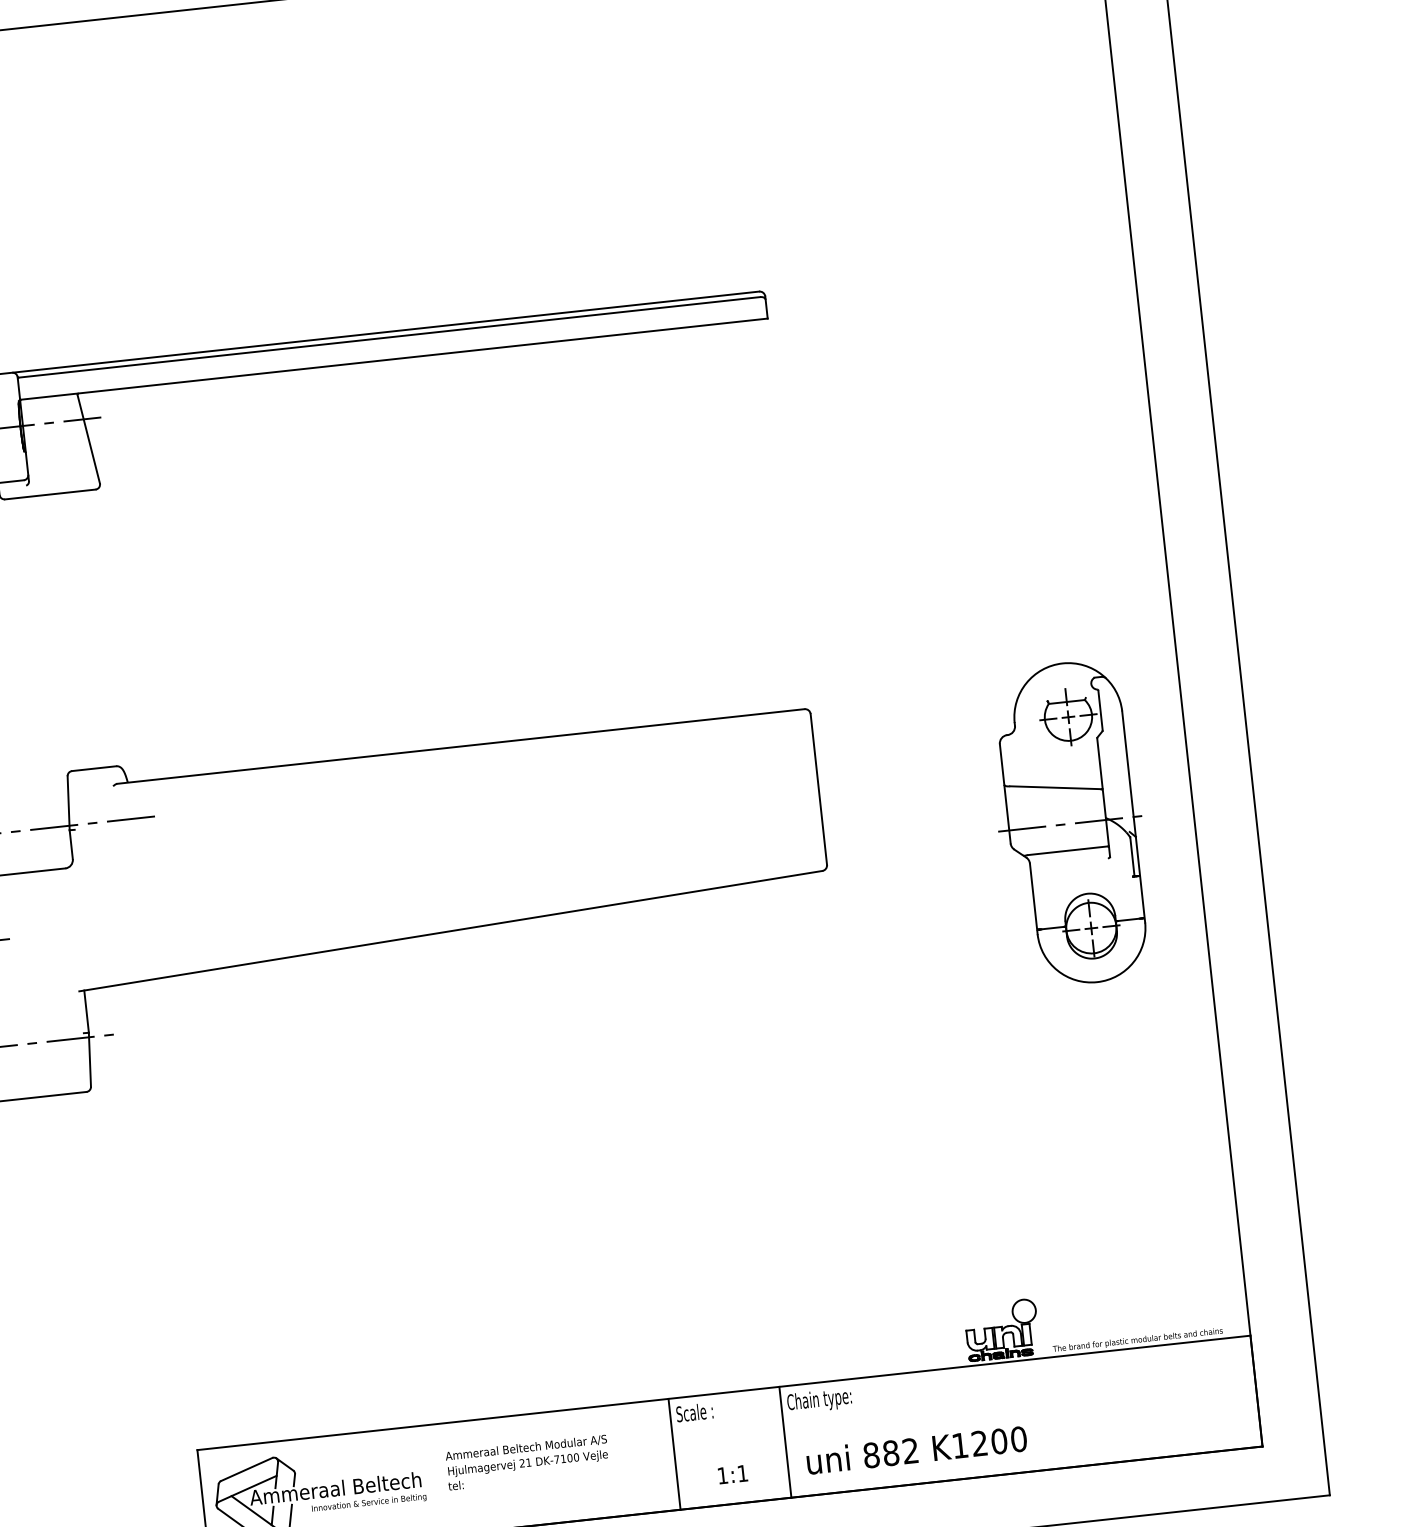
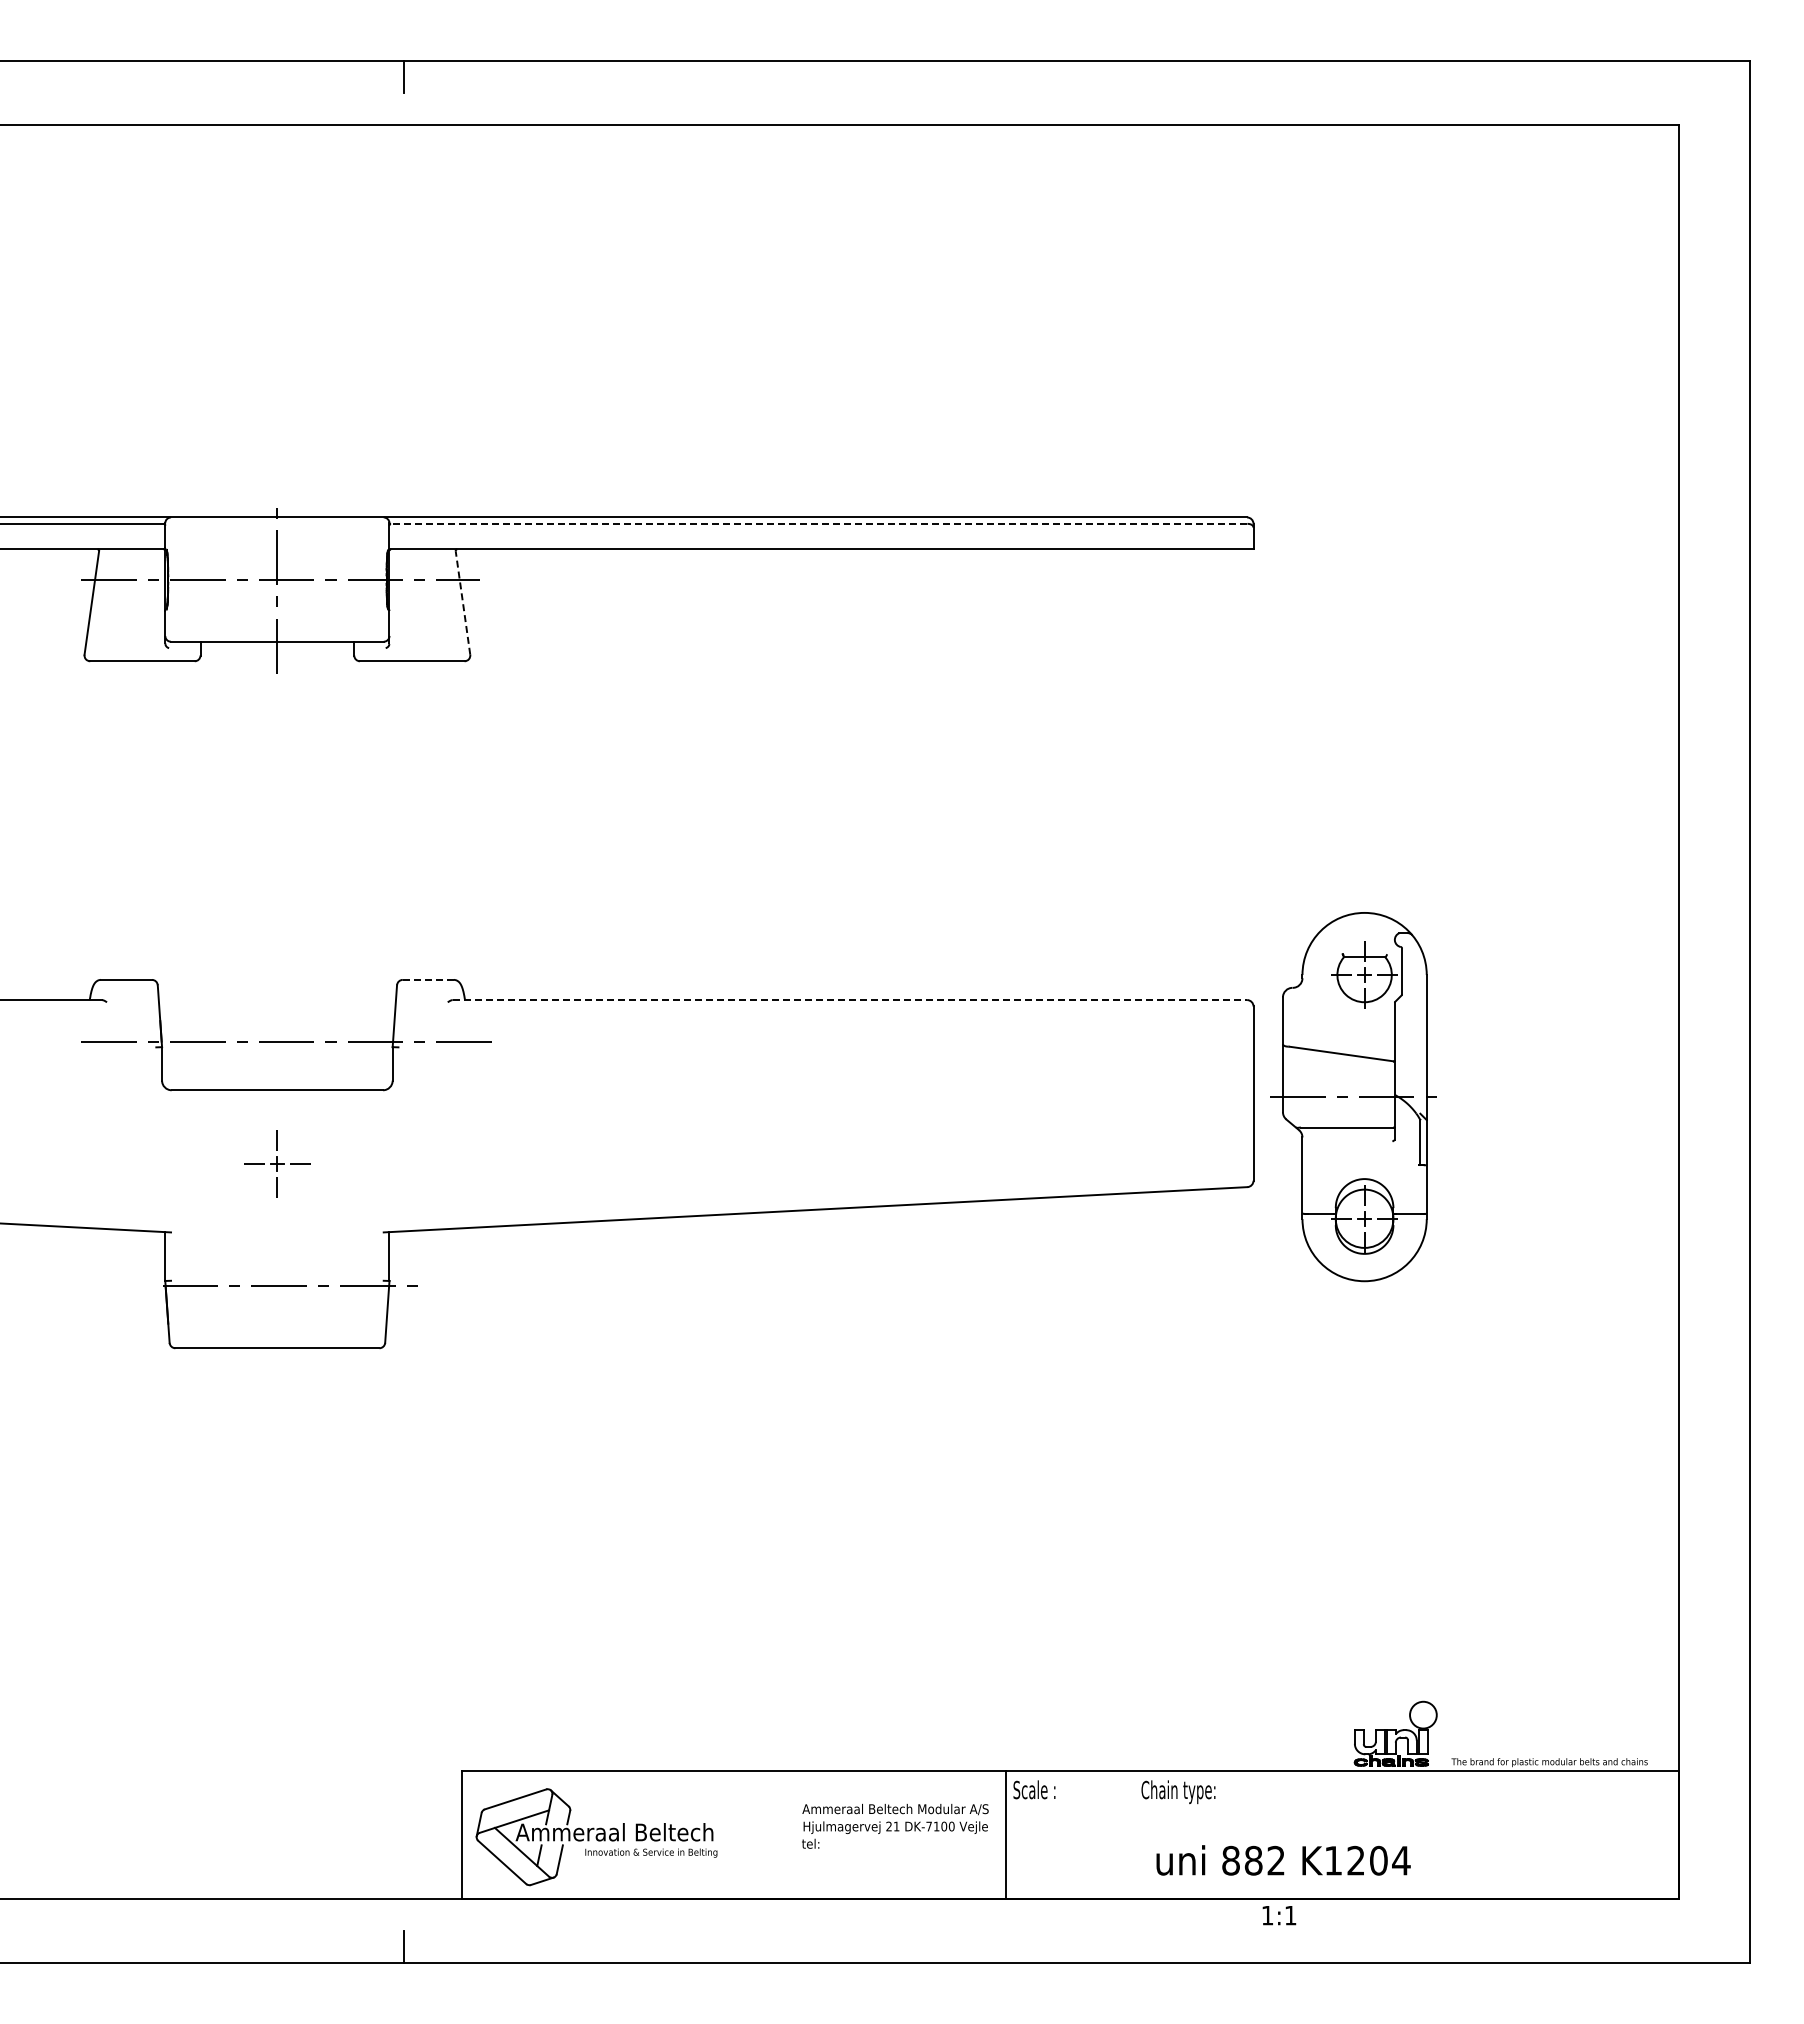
line: (388, 337) -> (818, 523), solid -> dashed
line: (88, 438) -> (462, 602), solid -> dashed
line: (461, 746) -> (850, 1000), solid -> dashed
line: (94, 768) -> (428, 979), solid -> dashed
part: (1070, 824) -> (1353, 1097), moved
text: (1018, 1439) -> (1401, 1860), K1200 -> K1204
line: (785, 1442) -> (1134, 1835), removed
text: (527, 1461) -> (895, 1825), moved
text: (733, 1474) -> (1279, 1915), moved

